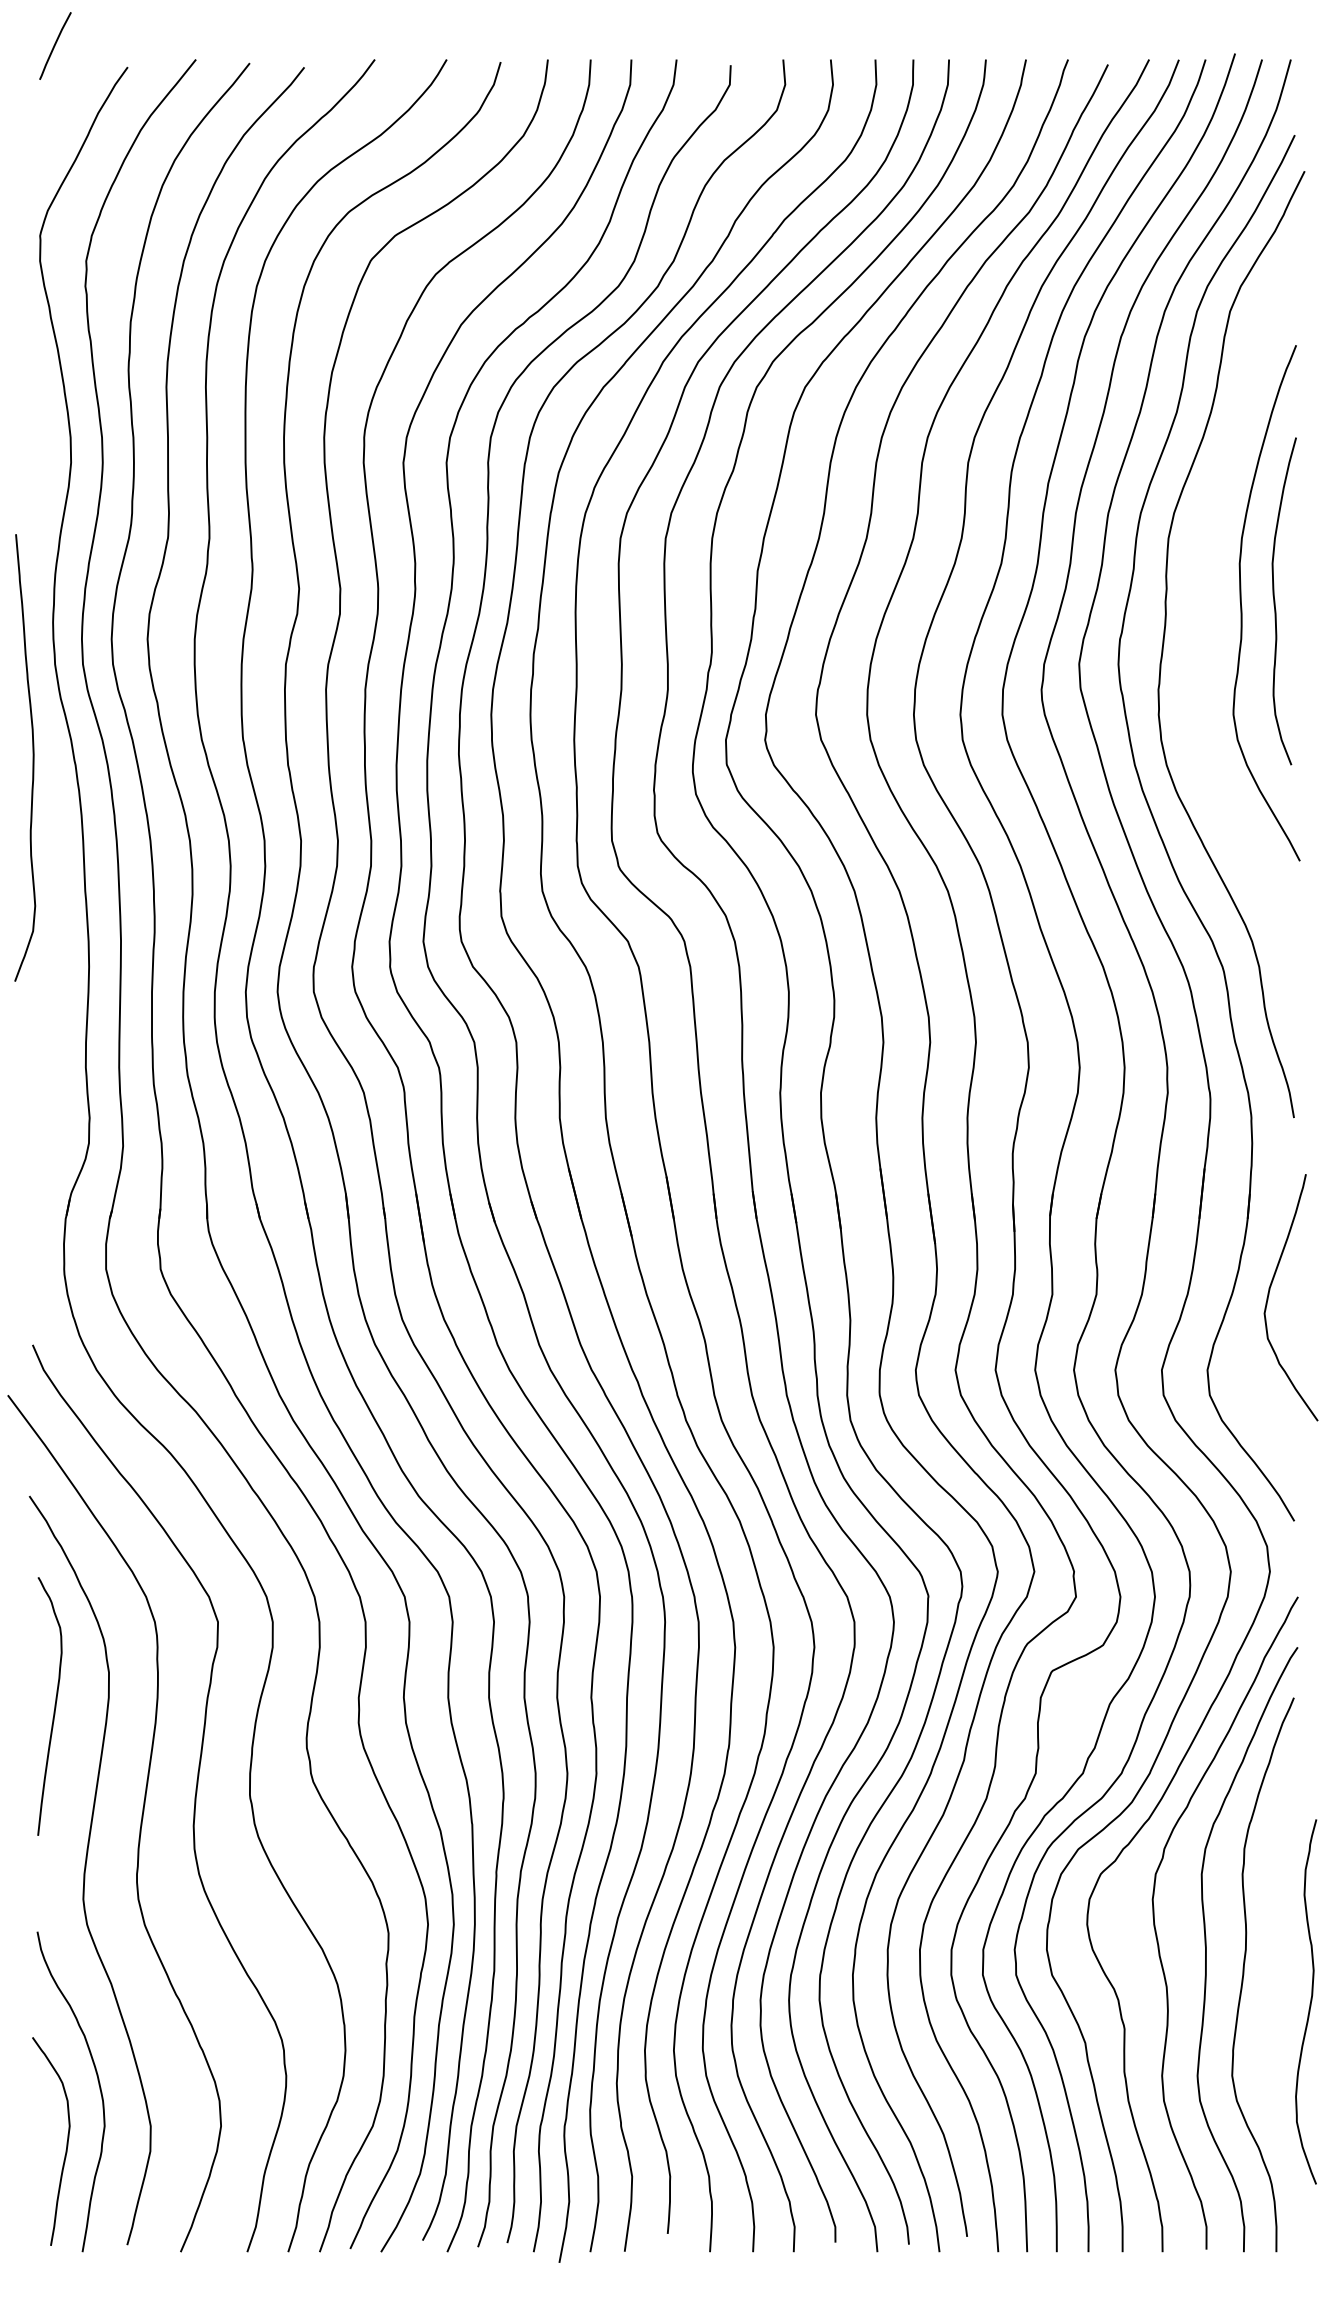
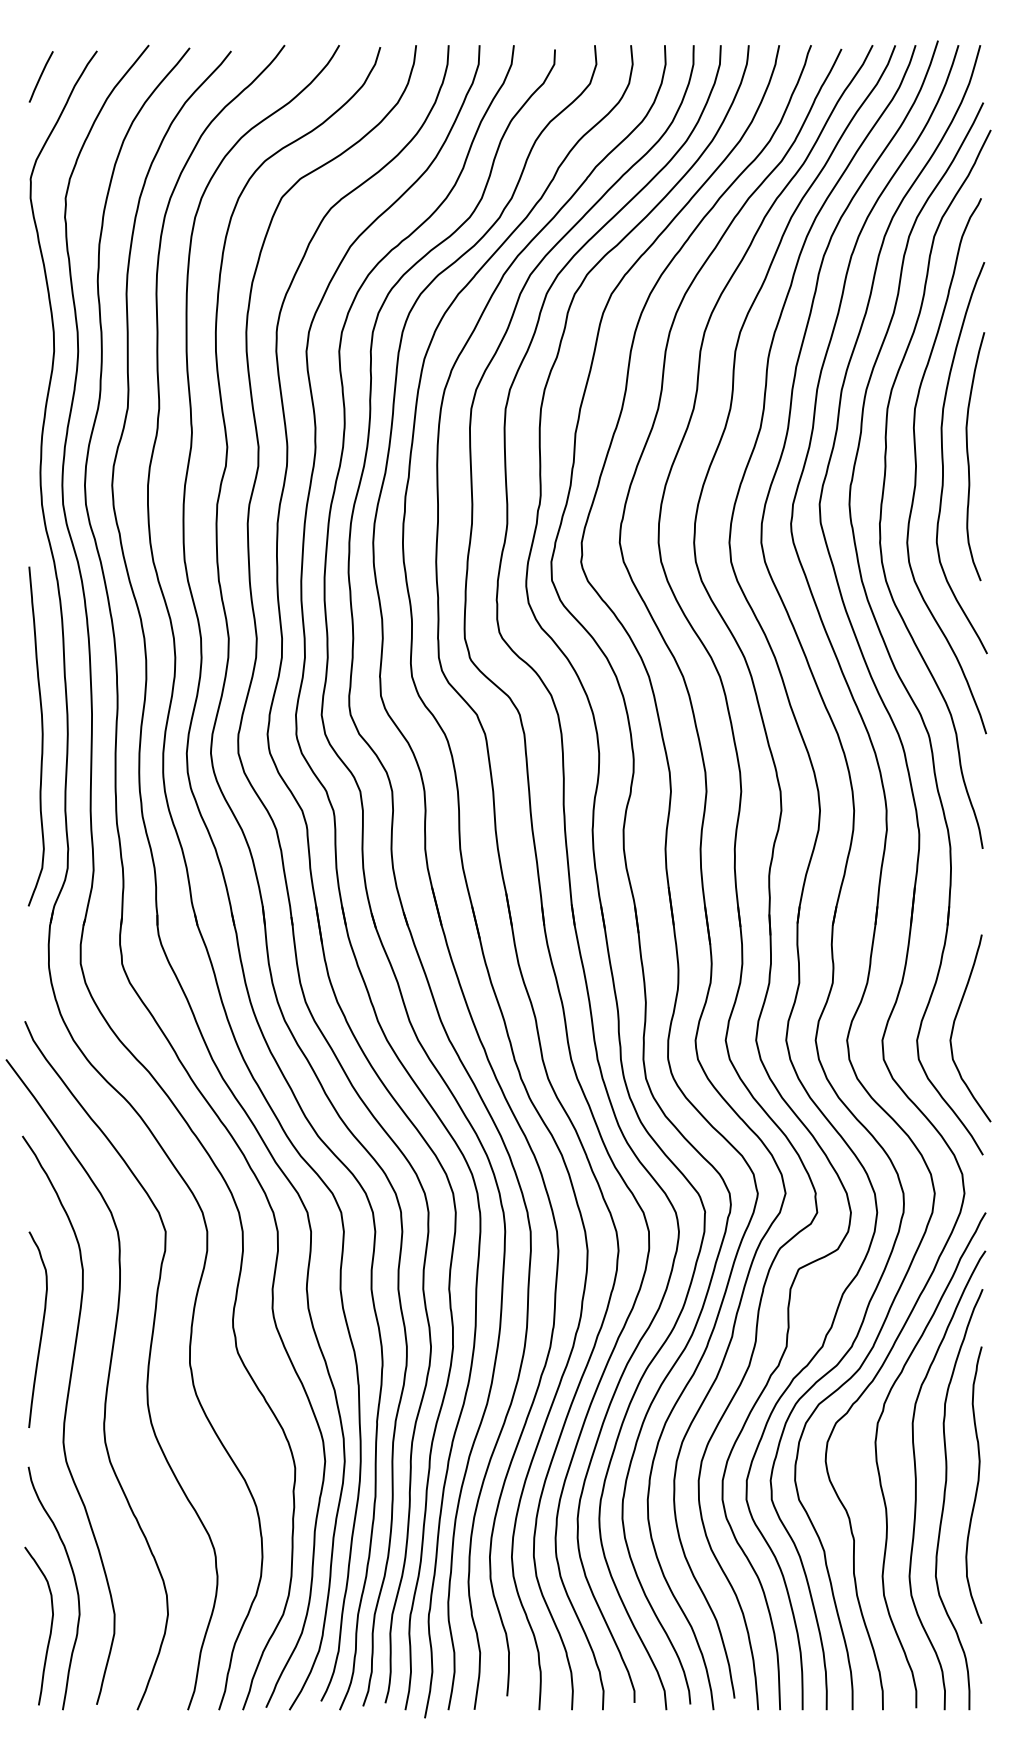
line: (54, 45) -> (40, 76), moved
curve: (1206, 614) -> (916, 466), added
curve: (32, 757) -> (41, 736), moved
curve: (1269, 1295) -> (954, 1026), moved
curve: (54, 1706) -> (41, 1329), moved
curve: (1309, 2001) -> (976, 1484), moved

